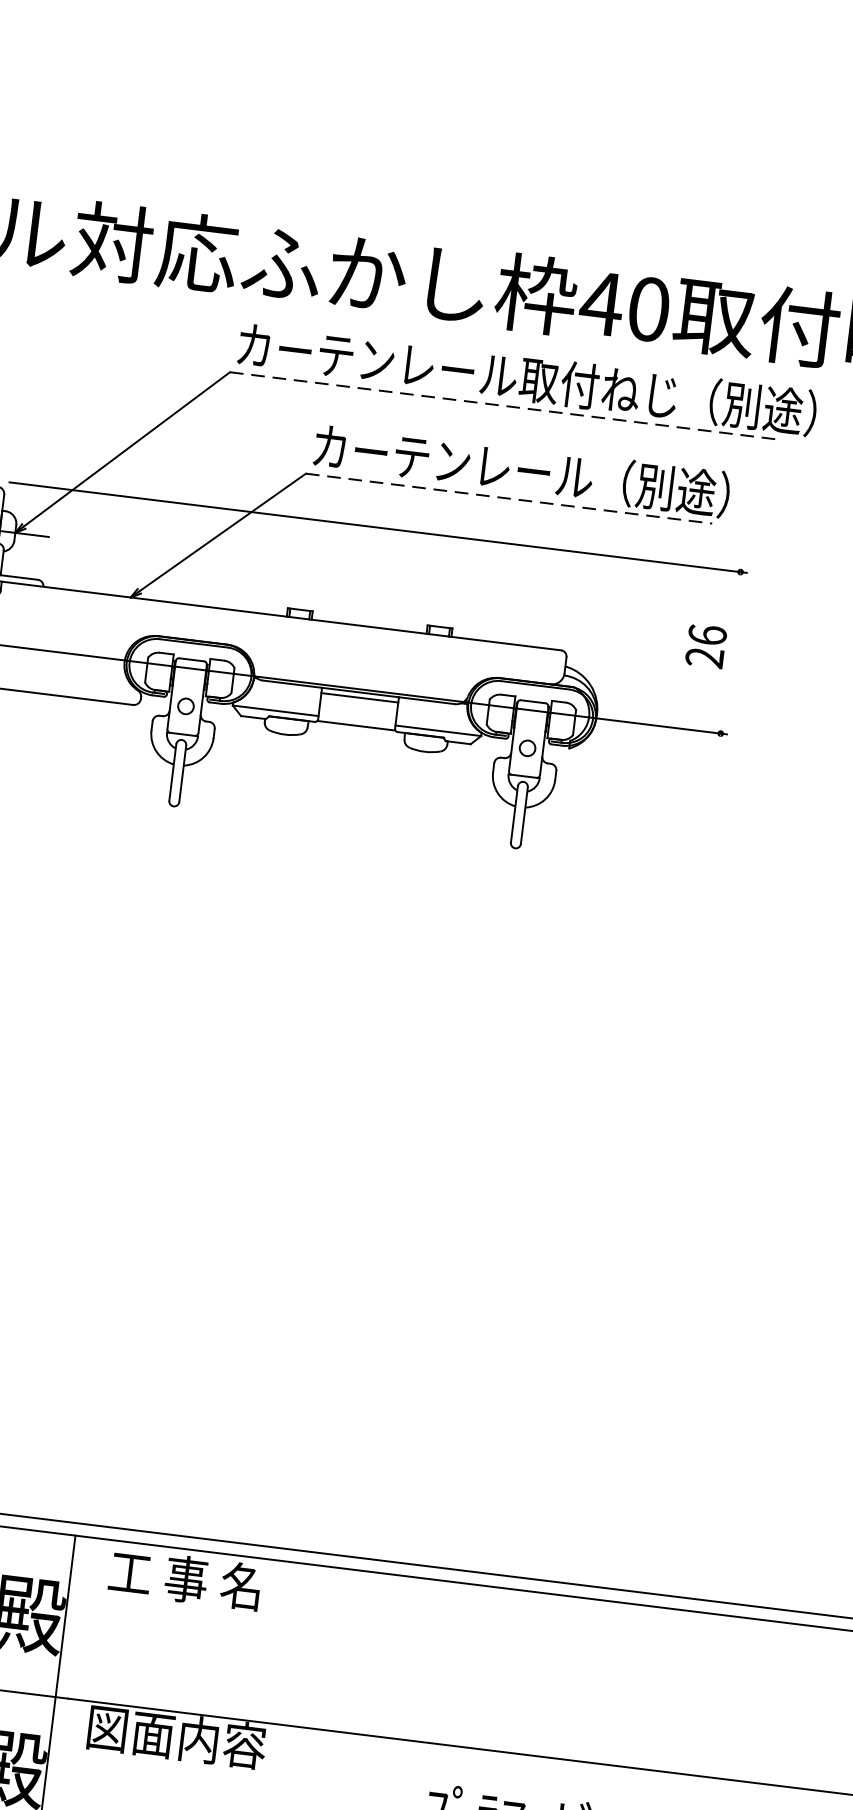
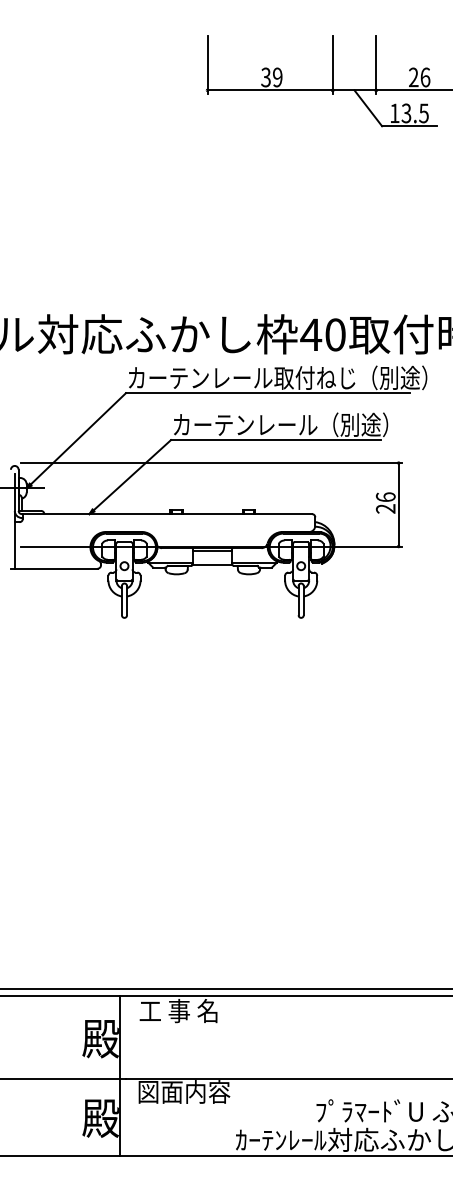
line: (505, 406) -> (268, 393), dashed -> solid
line: (509, 499) -> (276, 440), dashed -> solid
line: (730, 652) -> (398, 504), added

